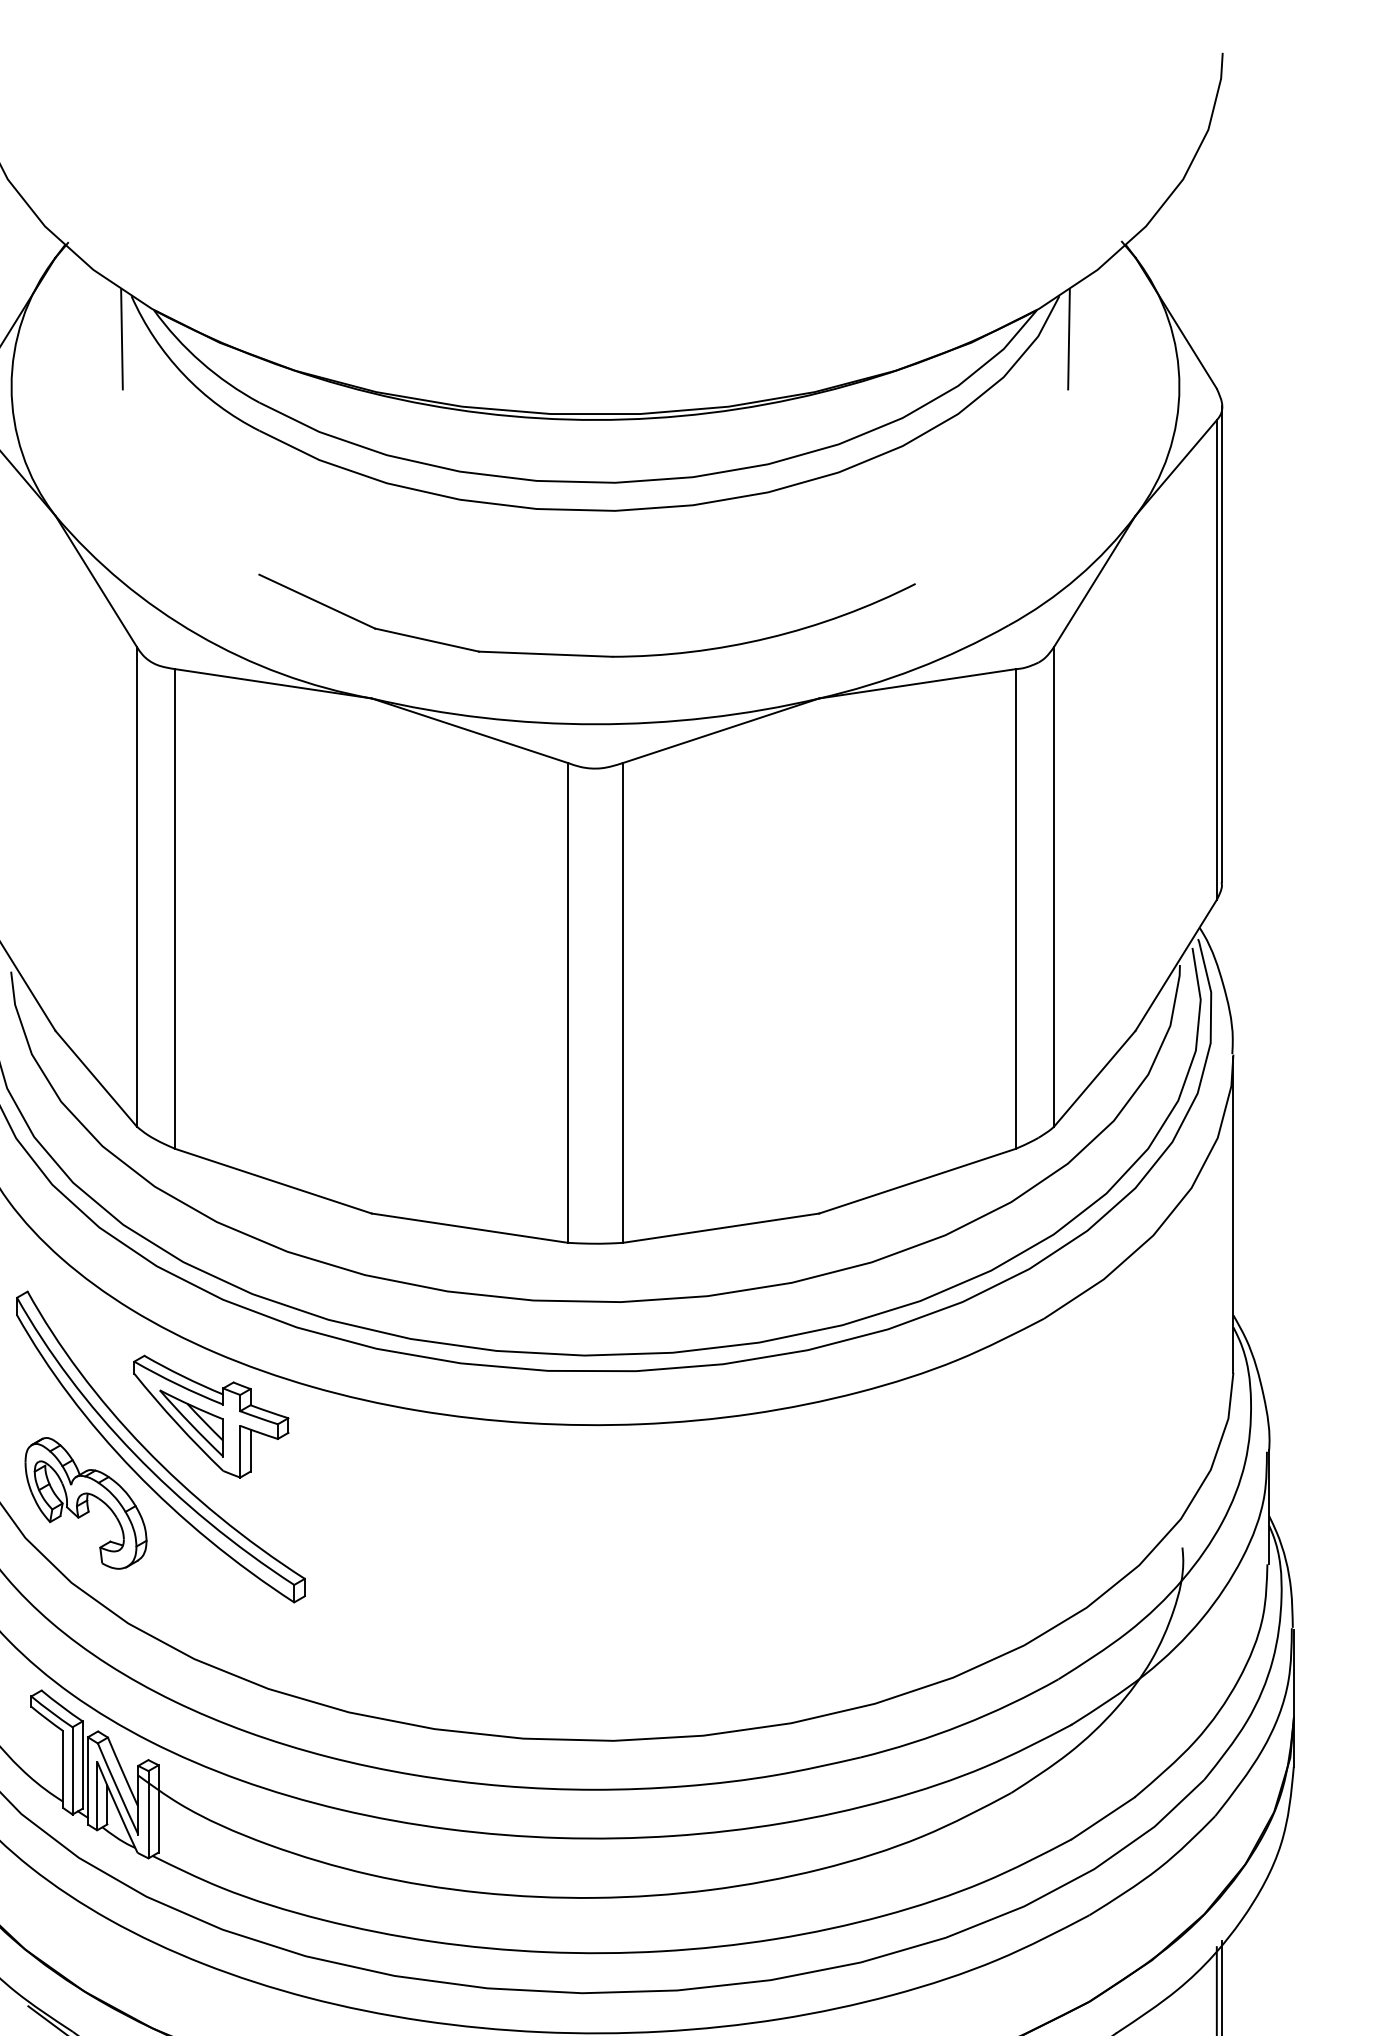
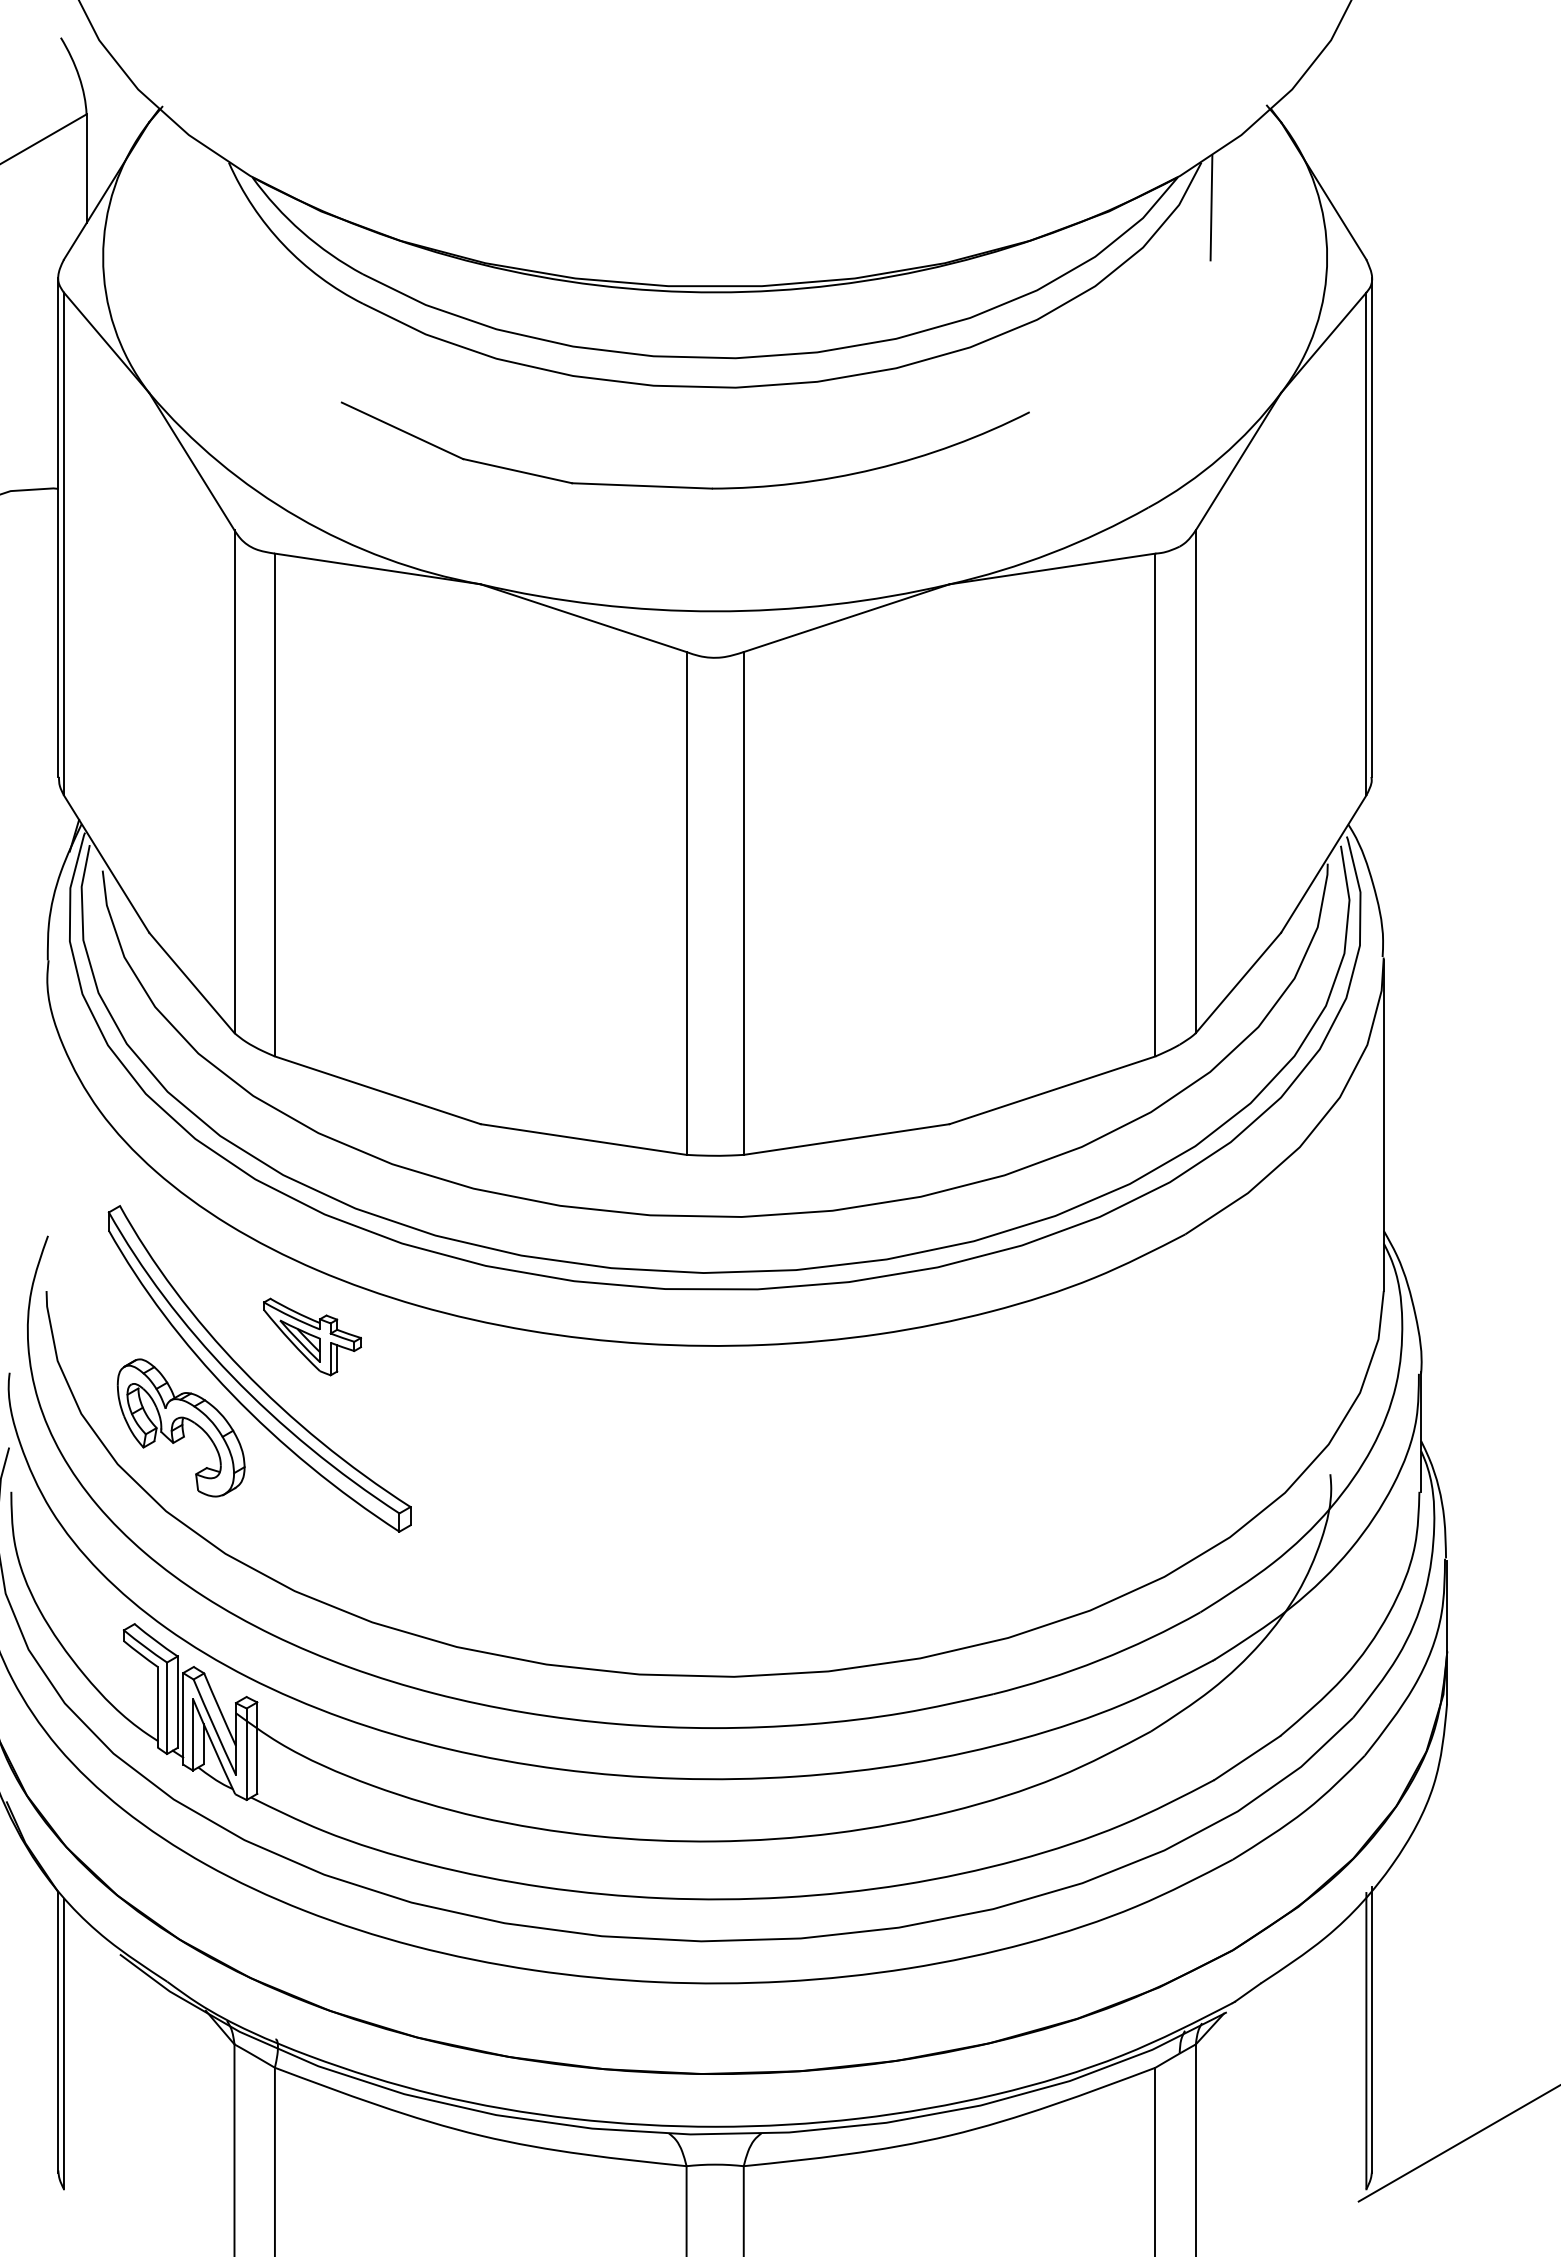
line: (121, 338) -> (218, 207), removed
part: (586, 654) -> (684, 486), moved
part: (211, 1416) -> (312, 1336), size x0.6

